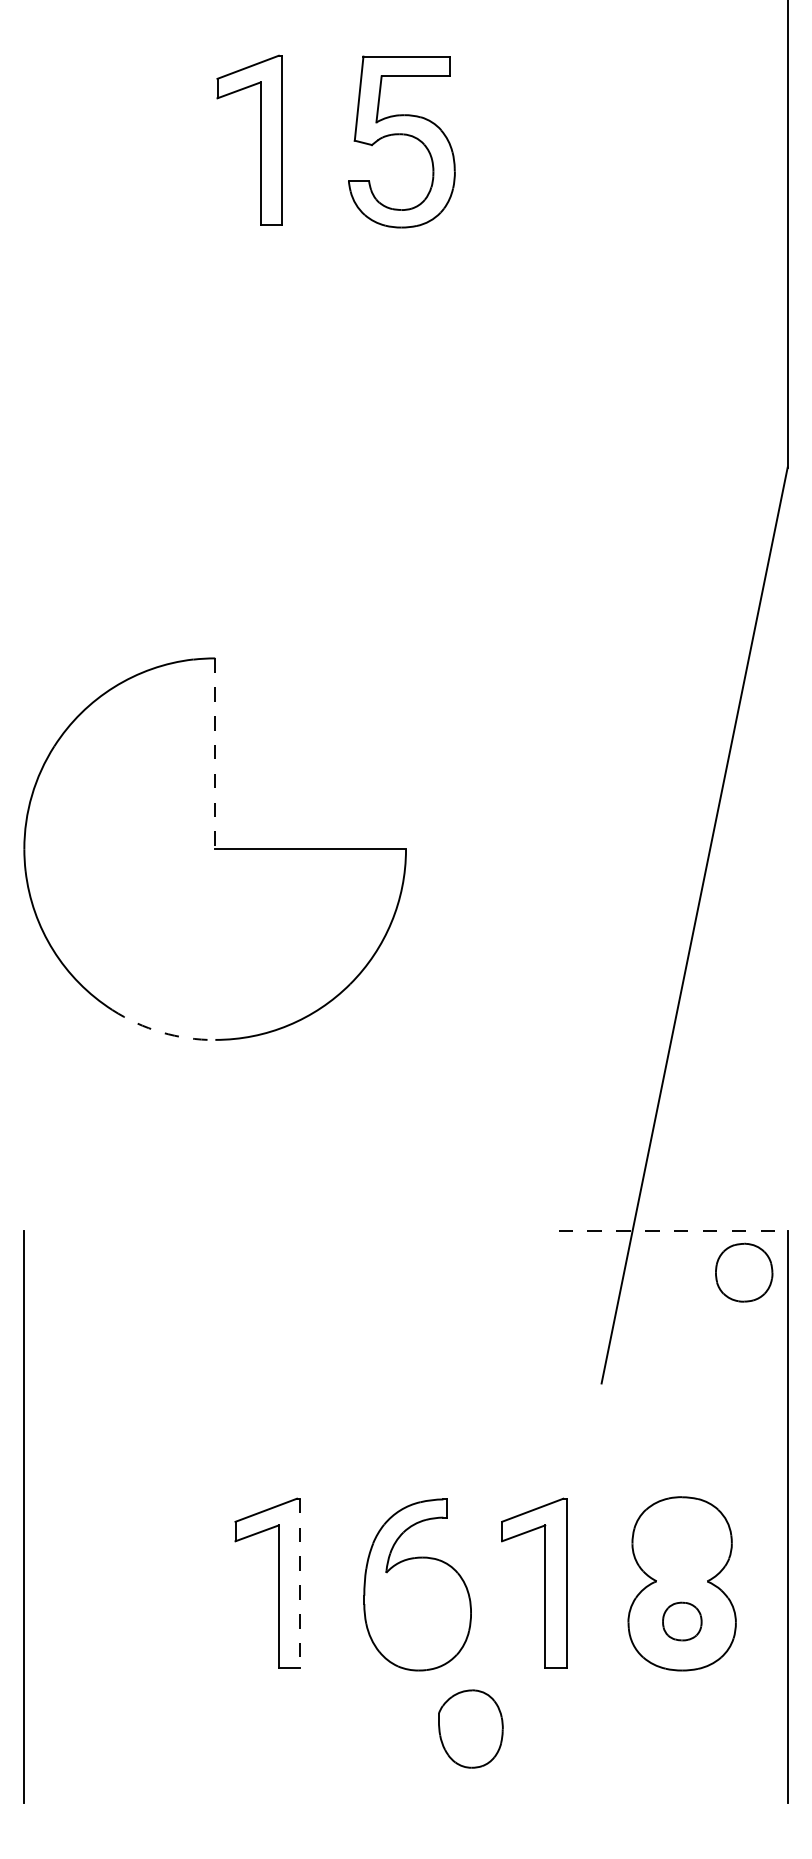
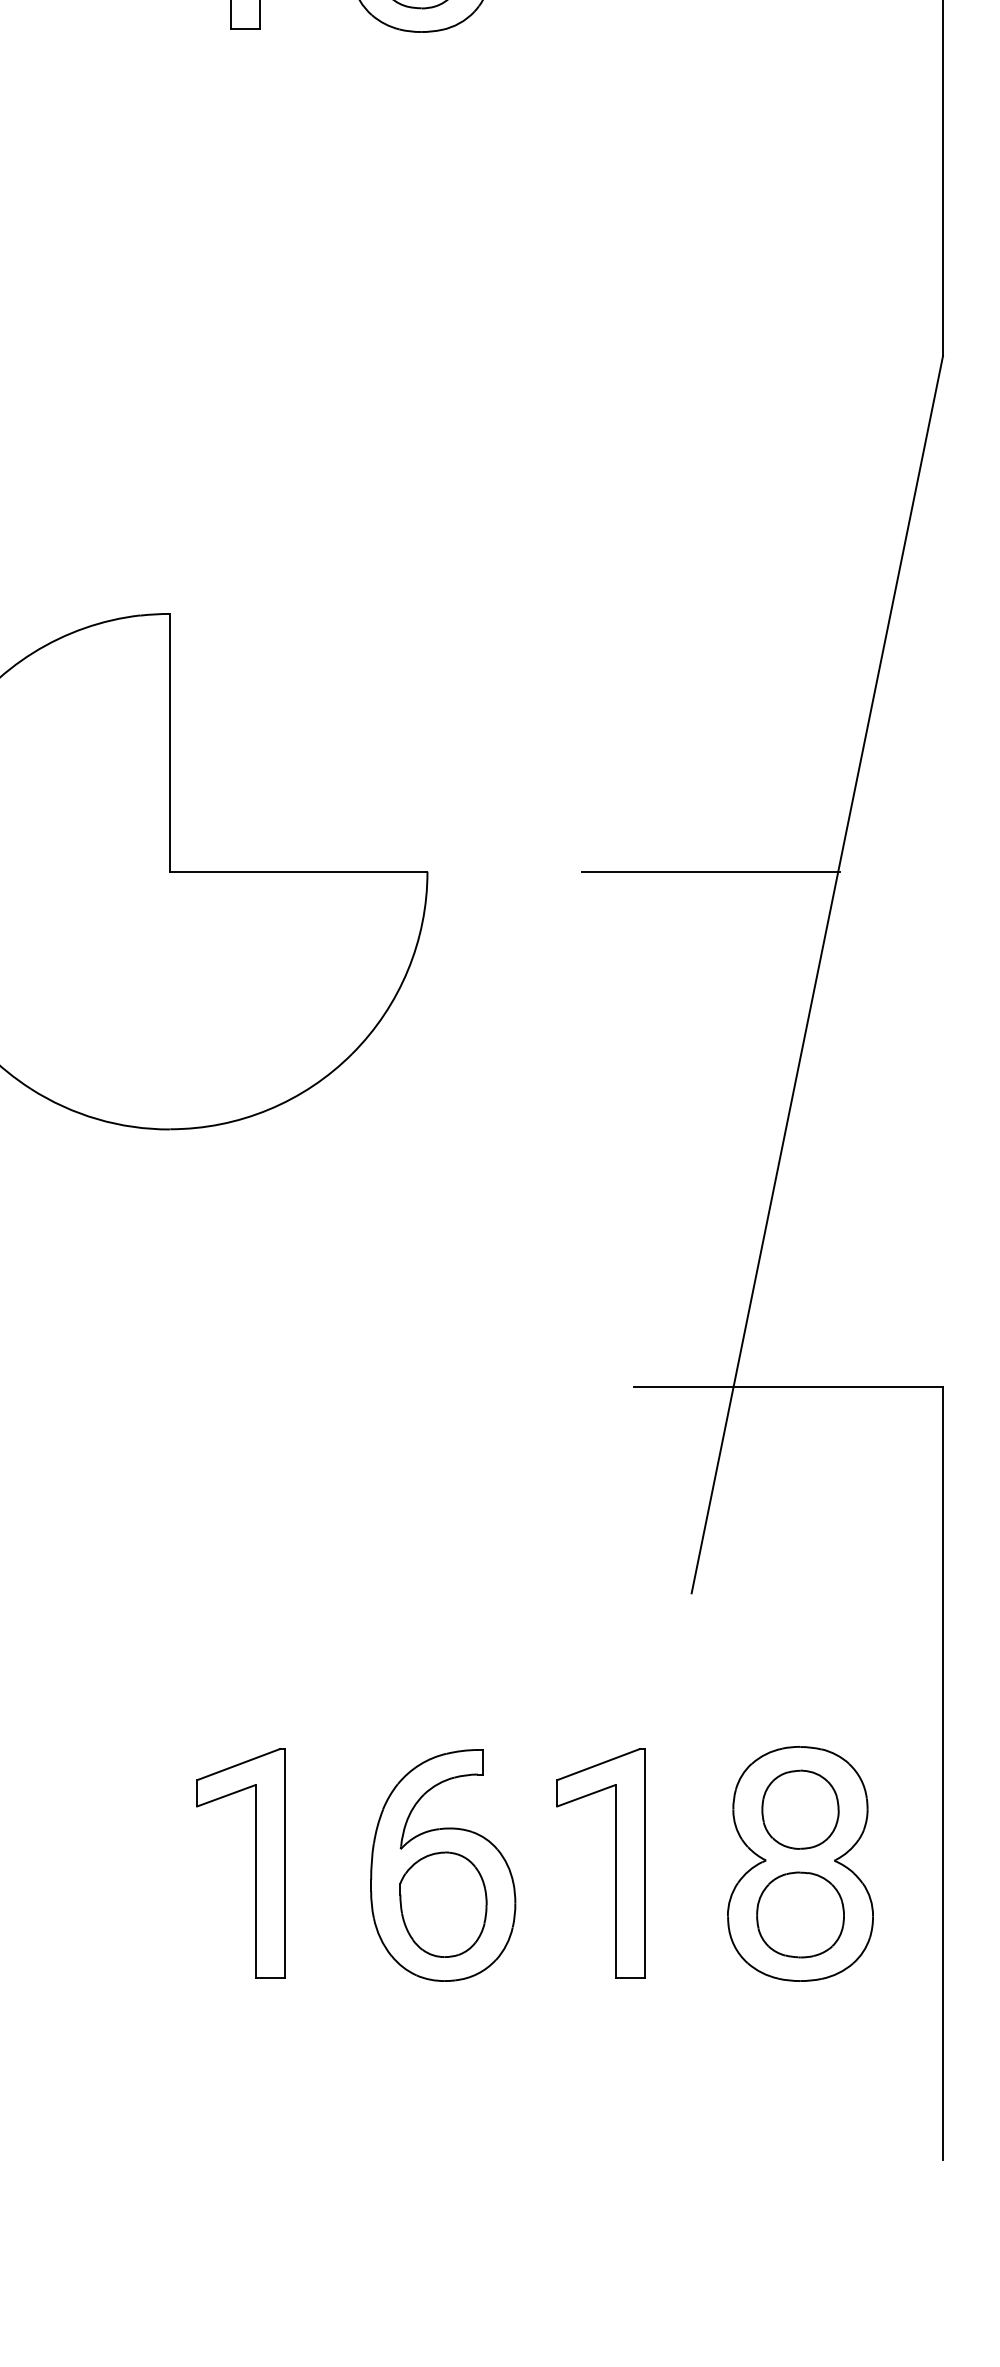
line: (215, 754) -> (170, 743), dashed -> solid
line: (615, 849) -> (710, 872), added
arc: (161, 1032) -> (97, 1119), dashed -> solid
line: (673, 1230) -> (788, 1386), dashed -> solid
part: (744, 1272) -> (800, 1809), moved
line: (300, 1583) -> (284, 1863), dashed -> solid
part: (682, 1621) -> (800, 1914), size x1.67
part: (470, 1728) -> (442, 1904), moved

